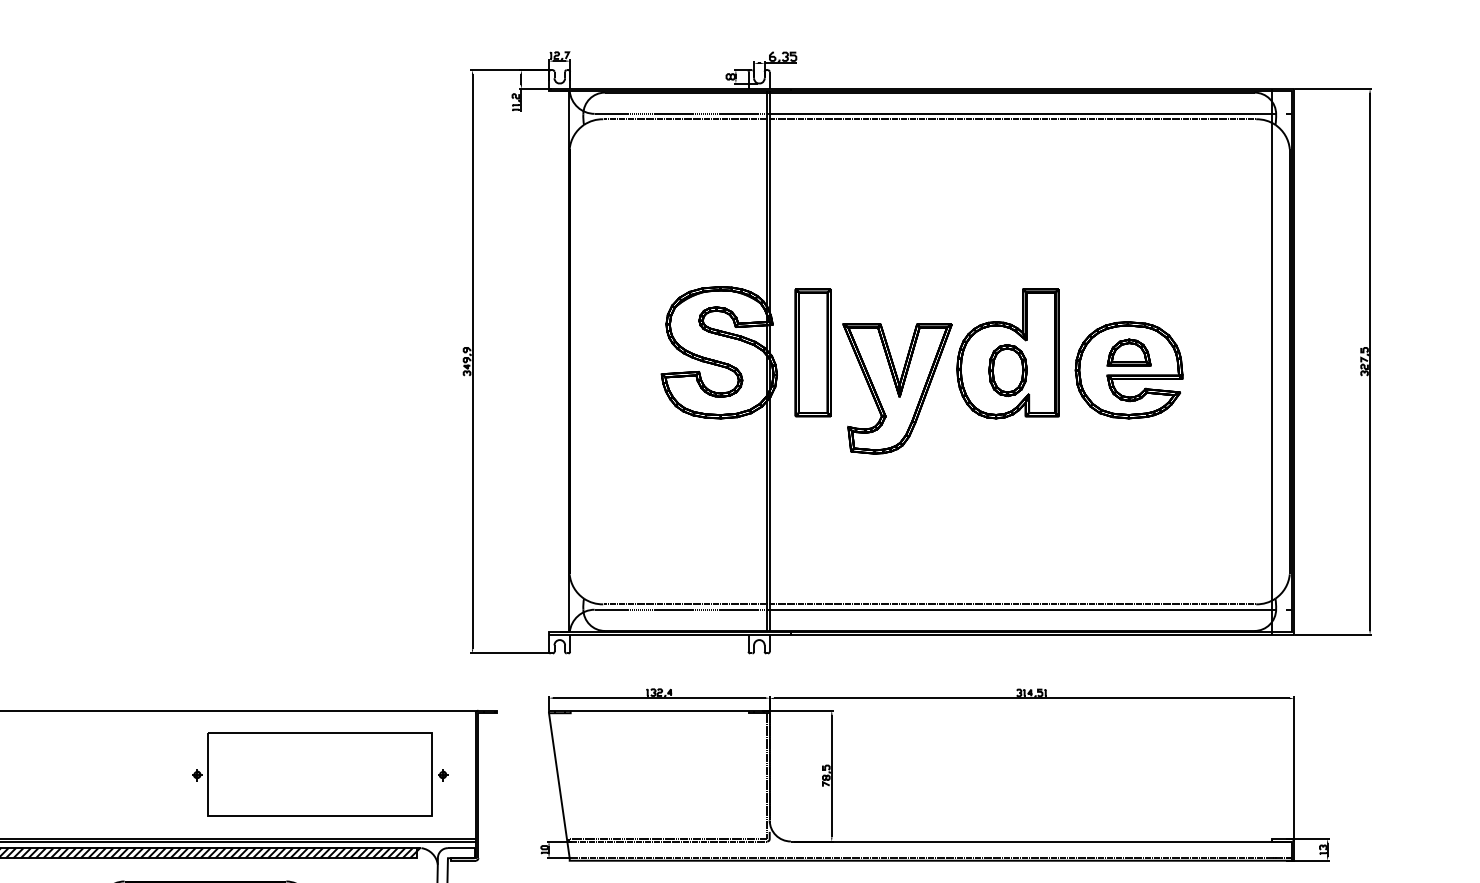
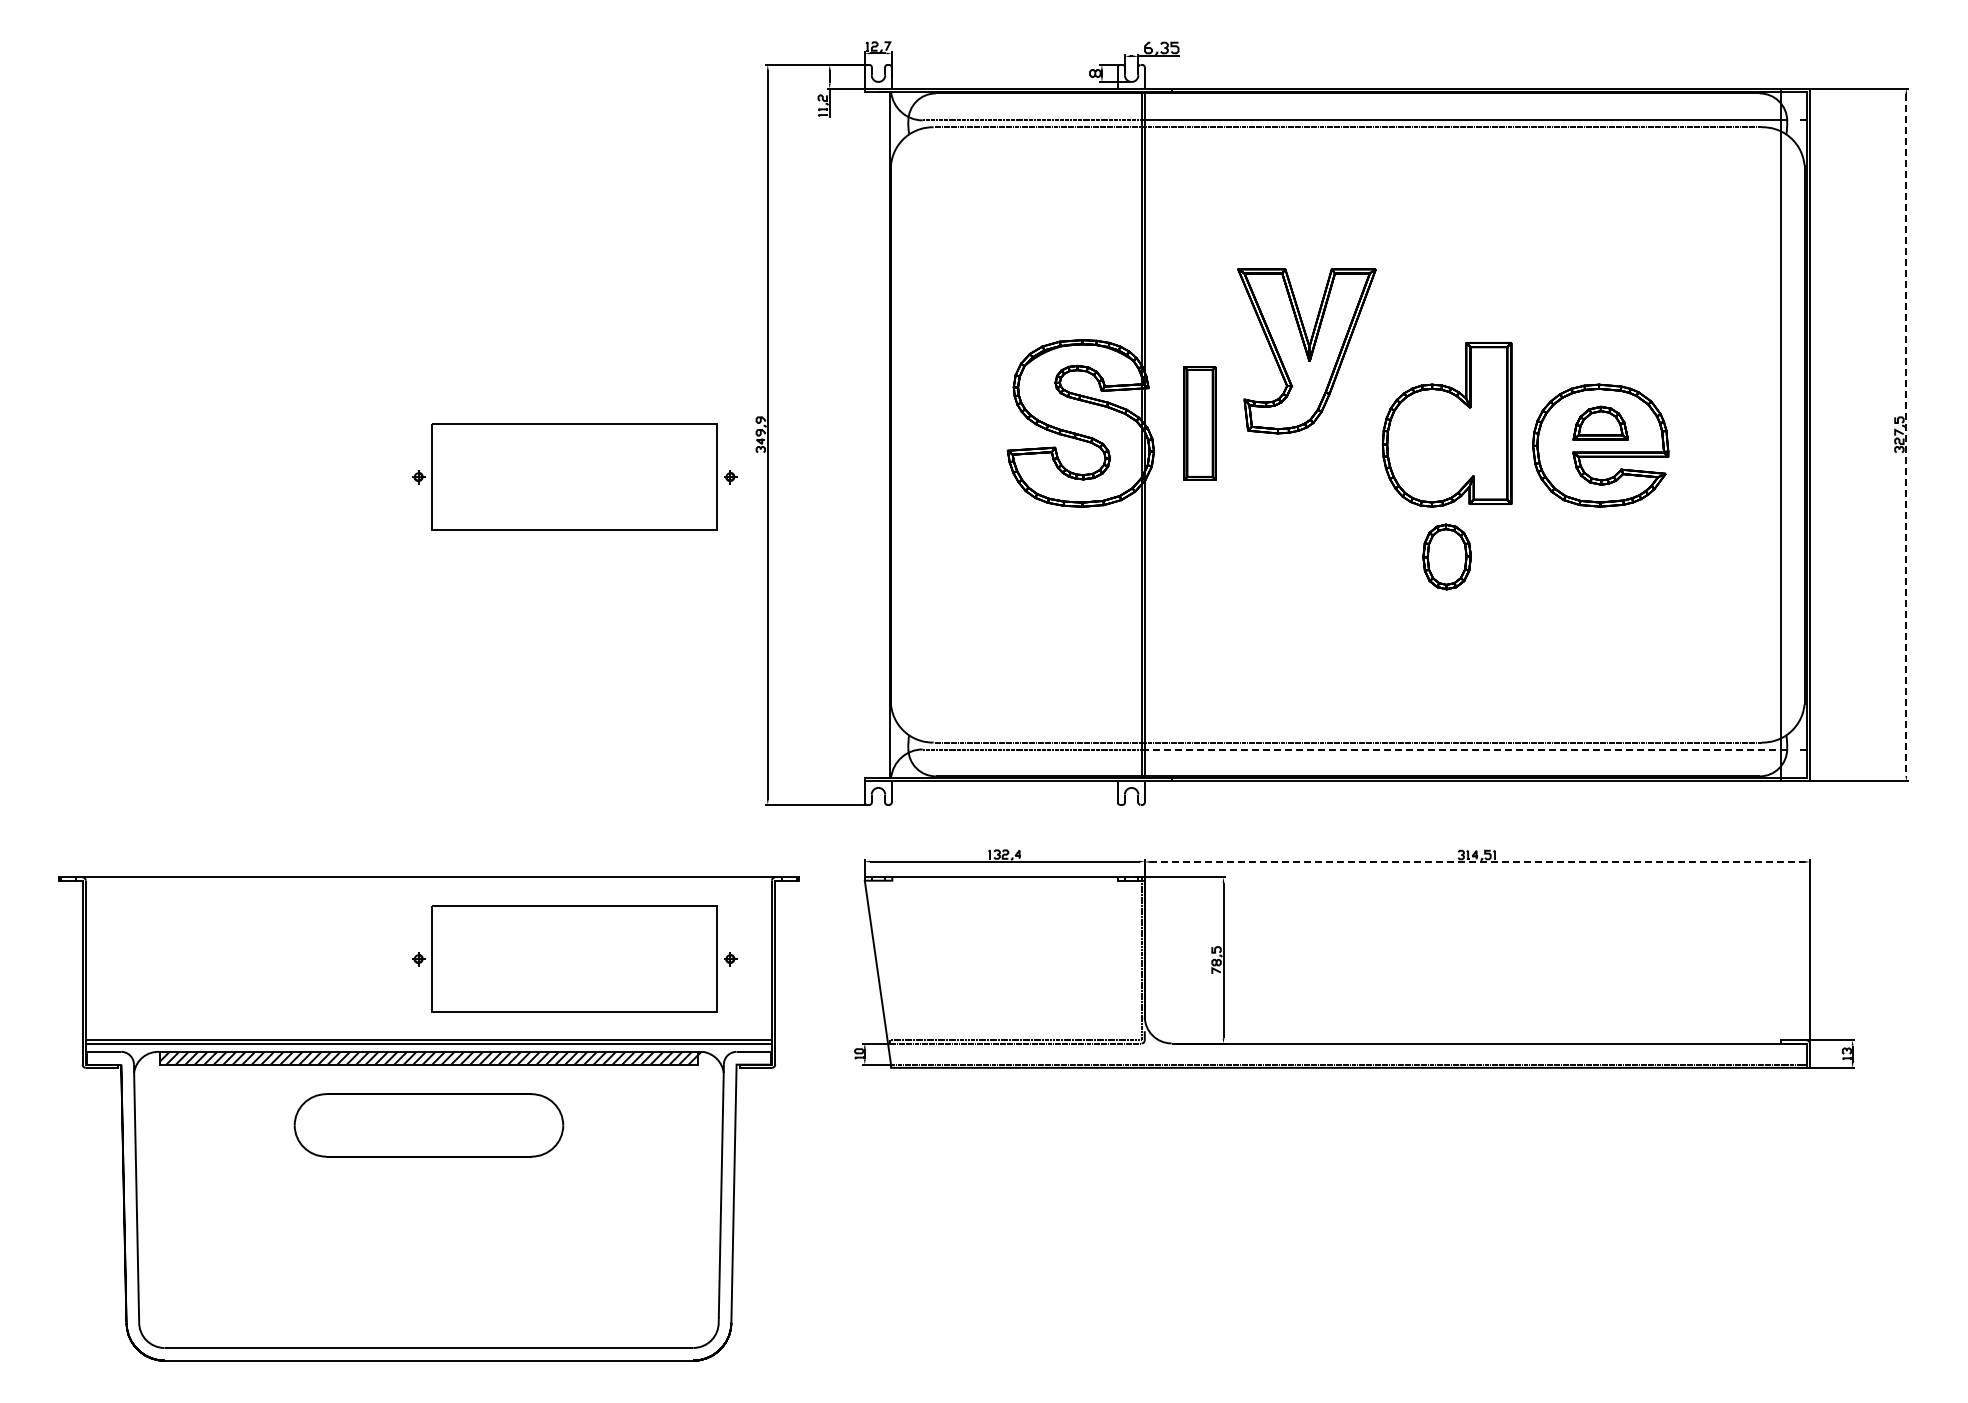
part: (812, 352) -> (1199, 423), size x0.7
line: (1370, 361) -> (1906, 434), solid -> dashed
part: (1007, 370) -> (1446, 556), moved
part: (897, 389) -> (1306, 351), moved
part: (320, 394) -> (574, 476), added
line: (1019, 609) -> (1461, 749), solid -> dashed
line: (1032, 698) -> (1477, 861), solid -> dashed

